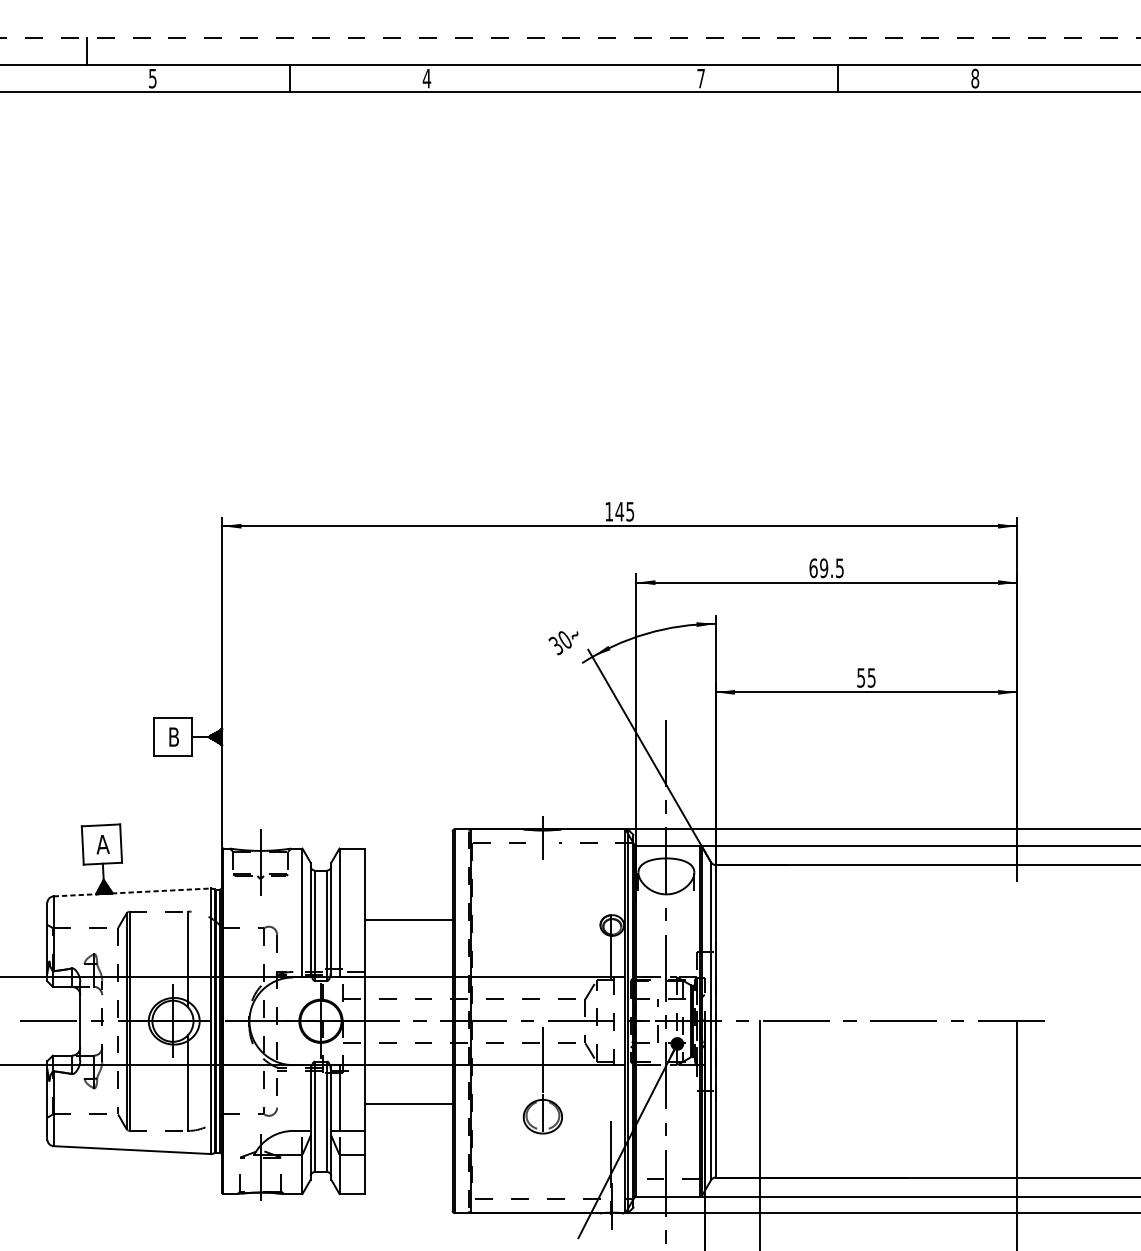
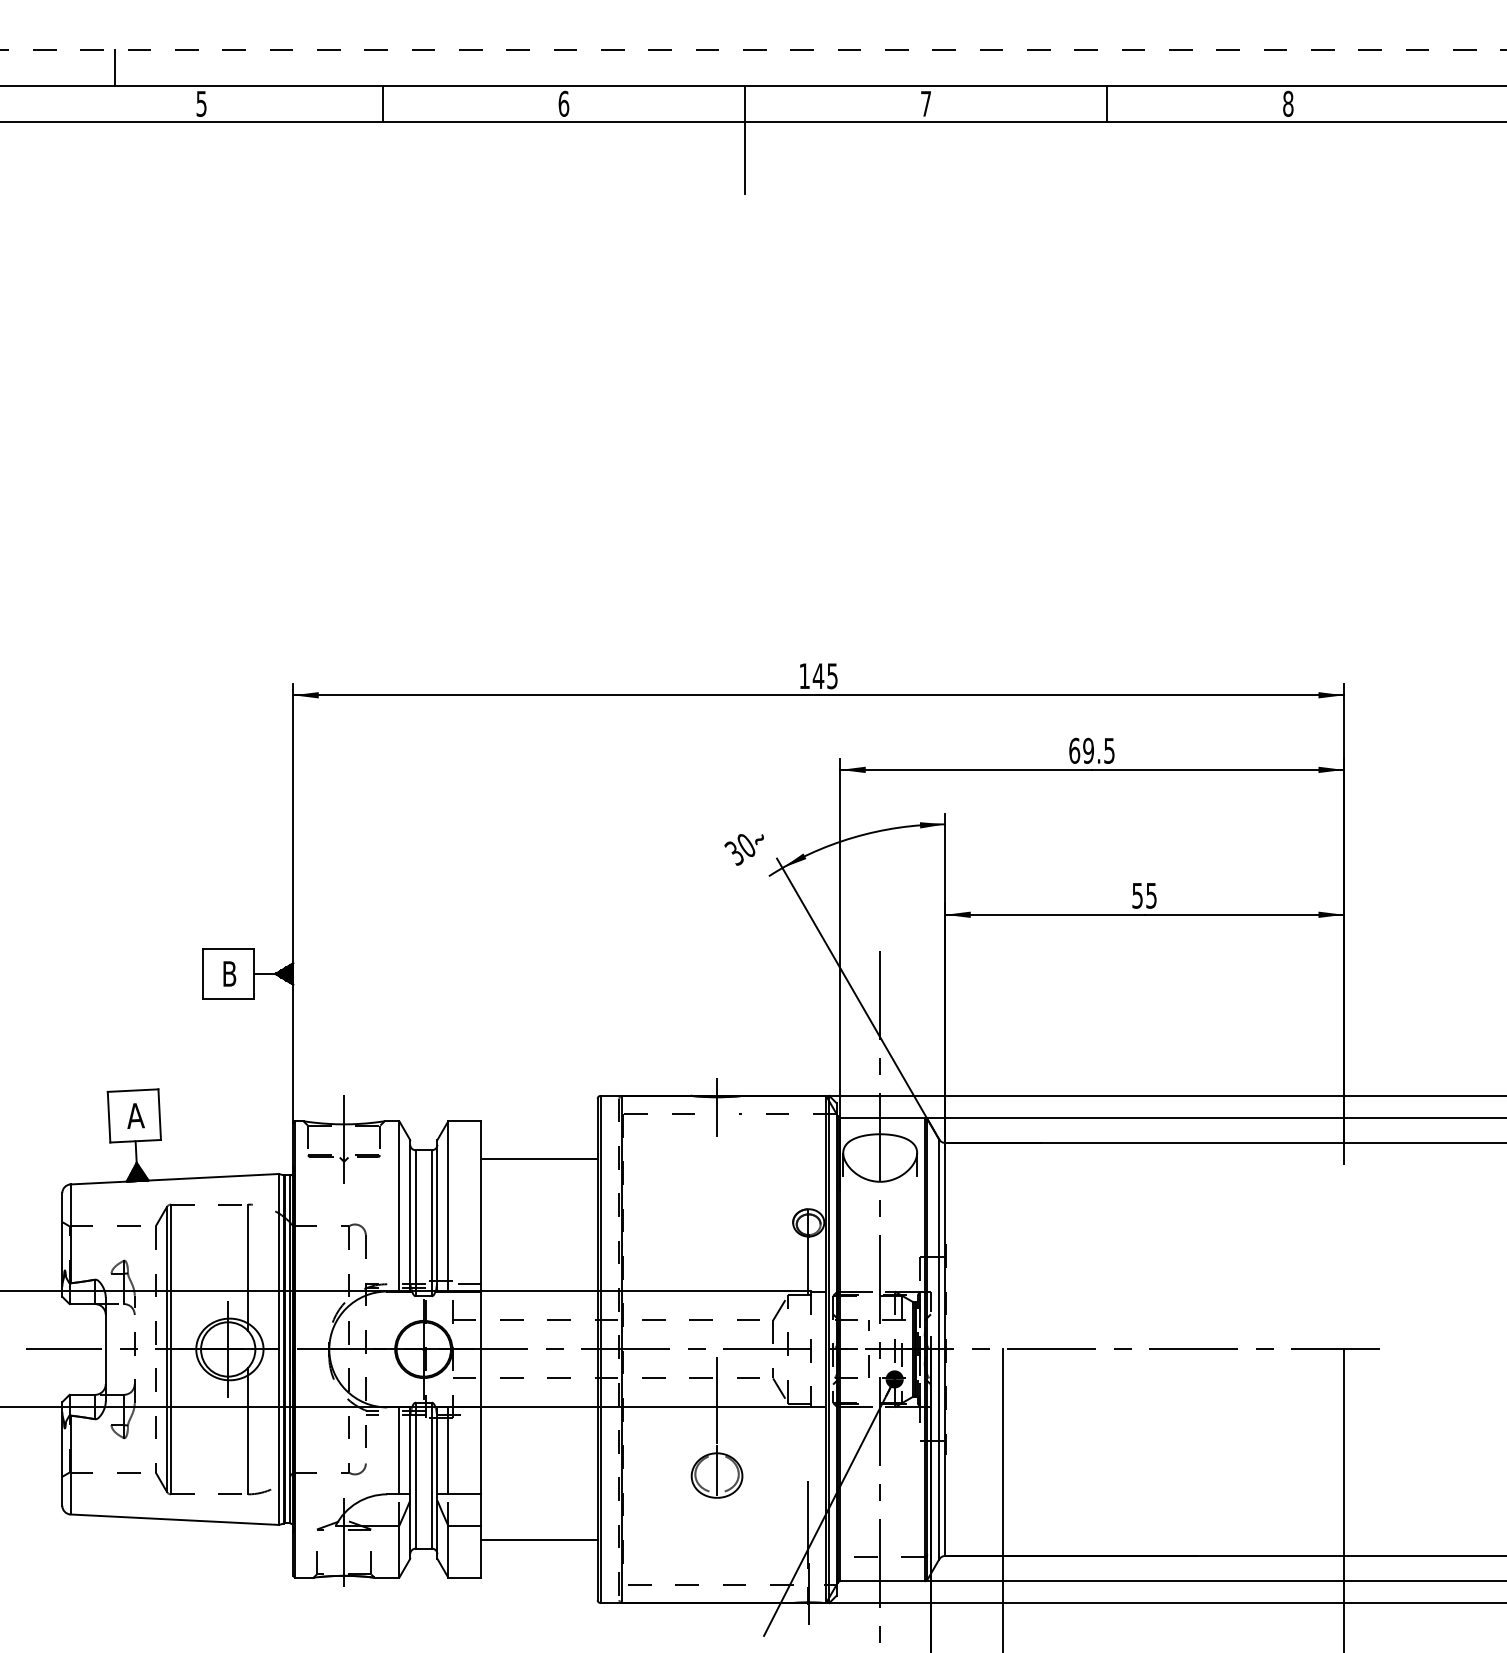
text: (426, 78) -> (563, 103), 4 -> 6
line: (564, 105) -> (745, 139), added
line: (133, 892) -> (175, 1179), dashed -> solid
line: (408, 919) -> (539, 1159), moved
line: (302, 1097) -> (399, 1450), added
line: (408, 1103) -> (539, 1539), moved

